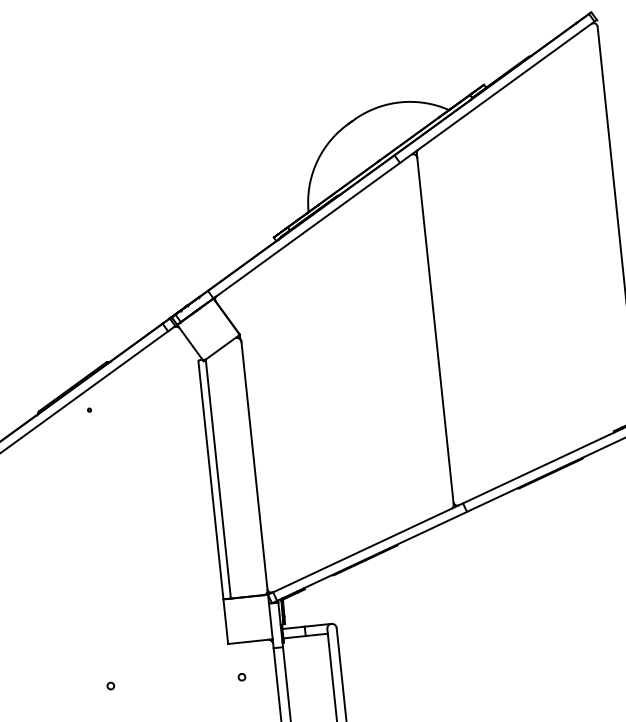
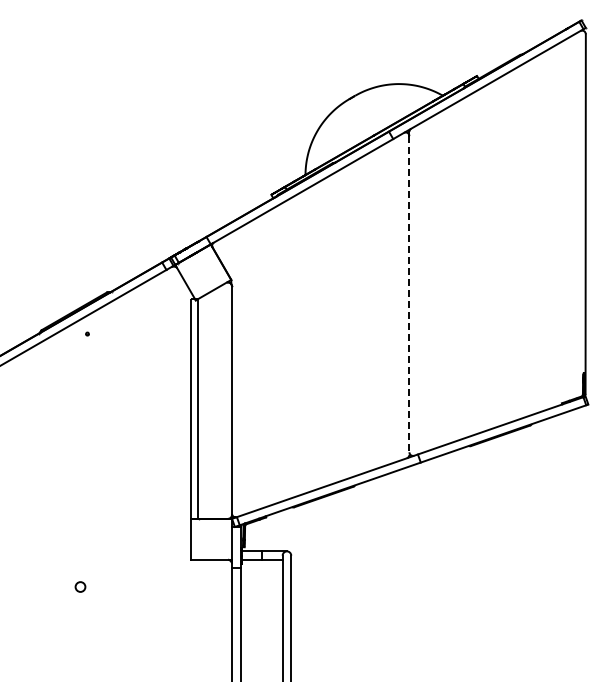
line: (435, 331) -> (409, 295), solid -> dashed
circle: (241, 677) -> (200, 591), removed
circle: (110, 685) -> (80, 586), size x1.6

